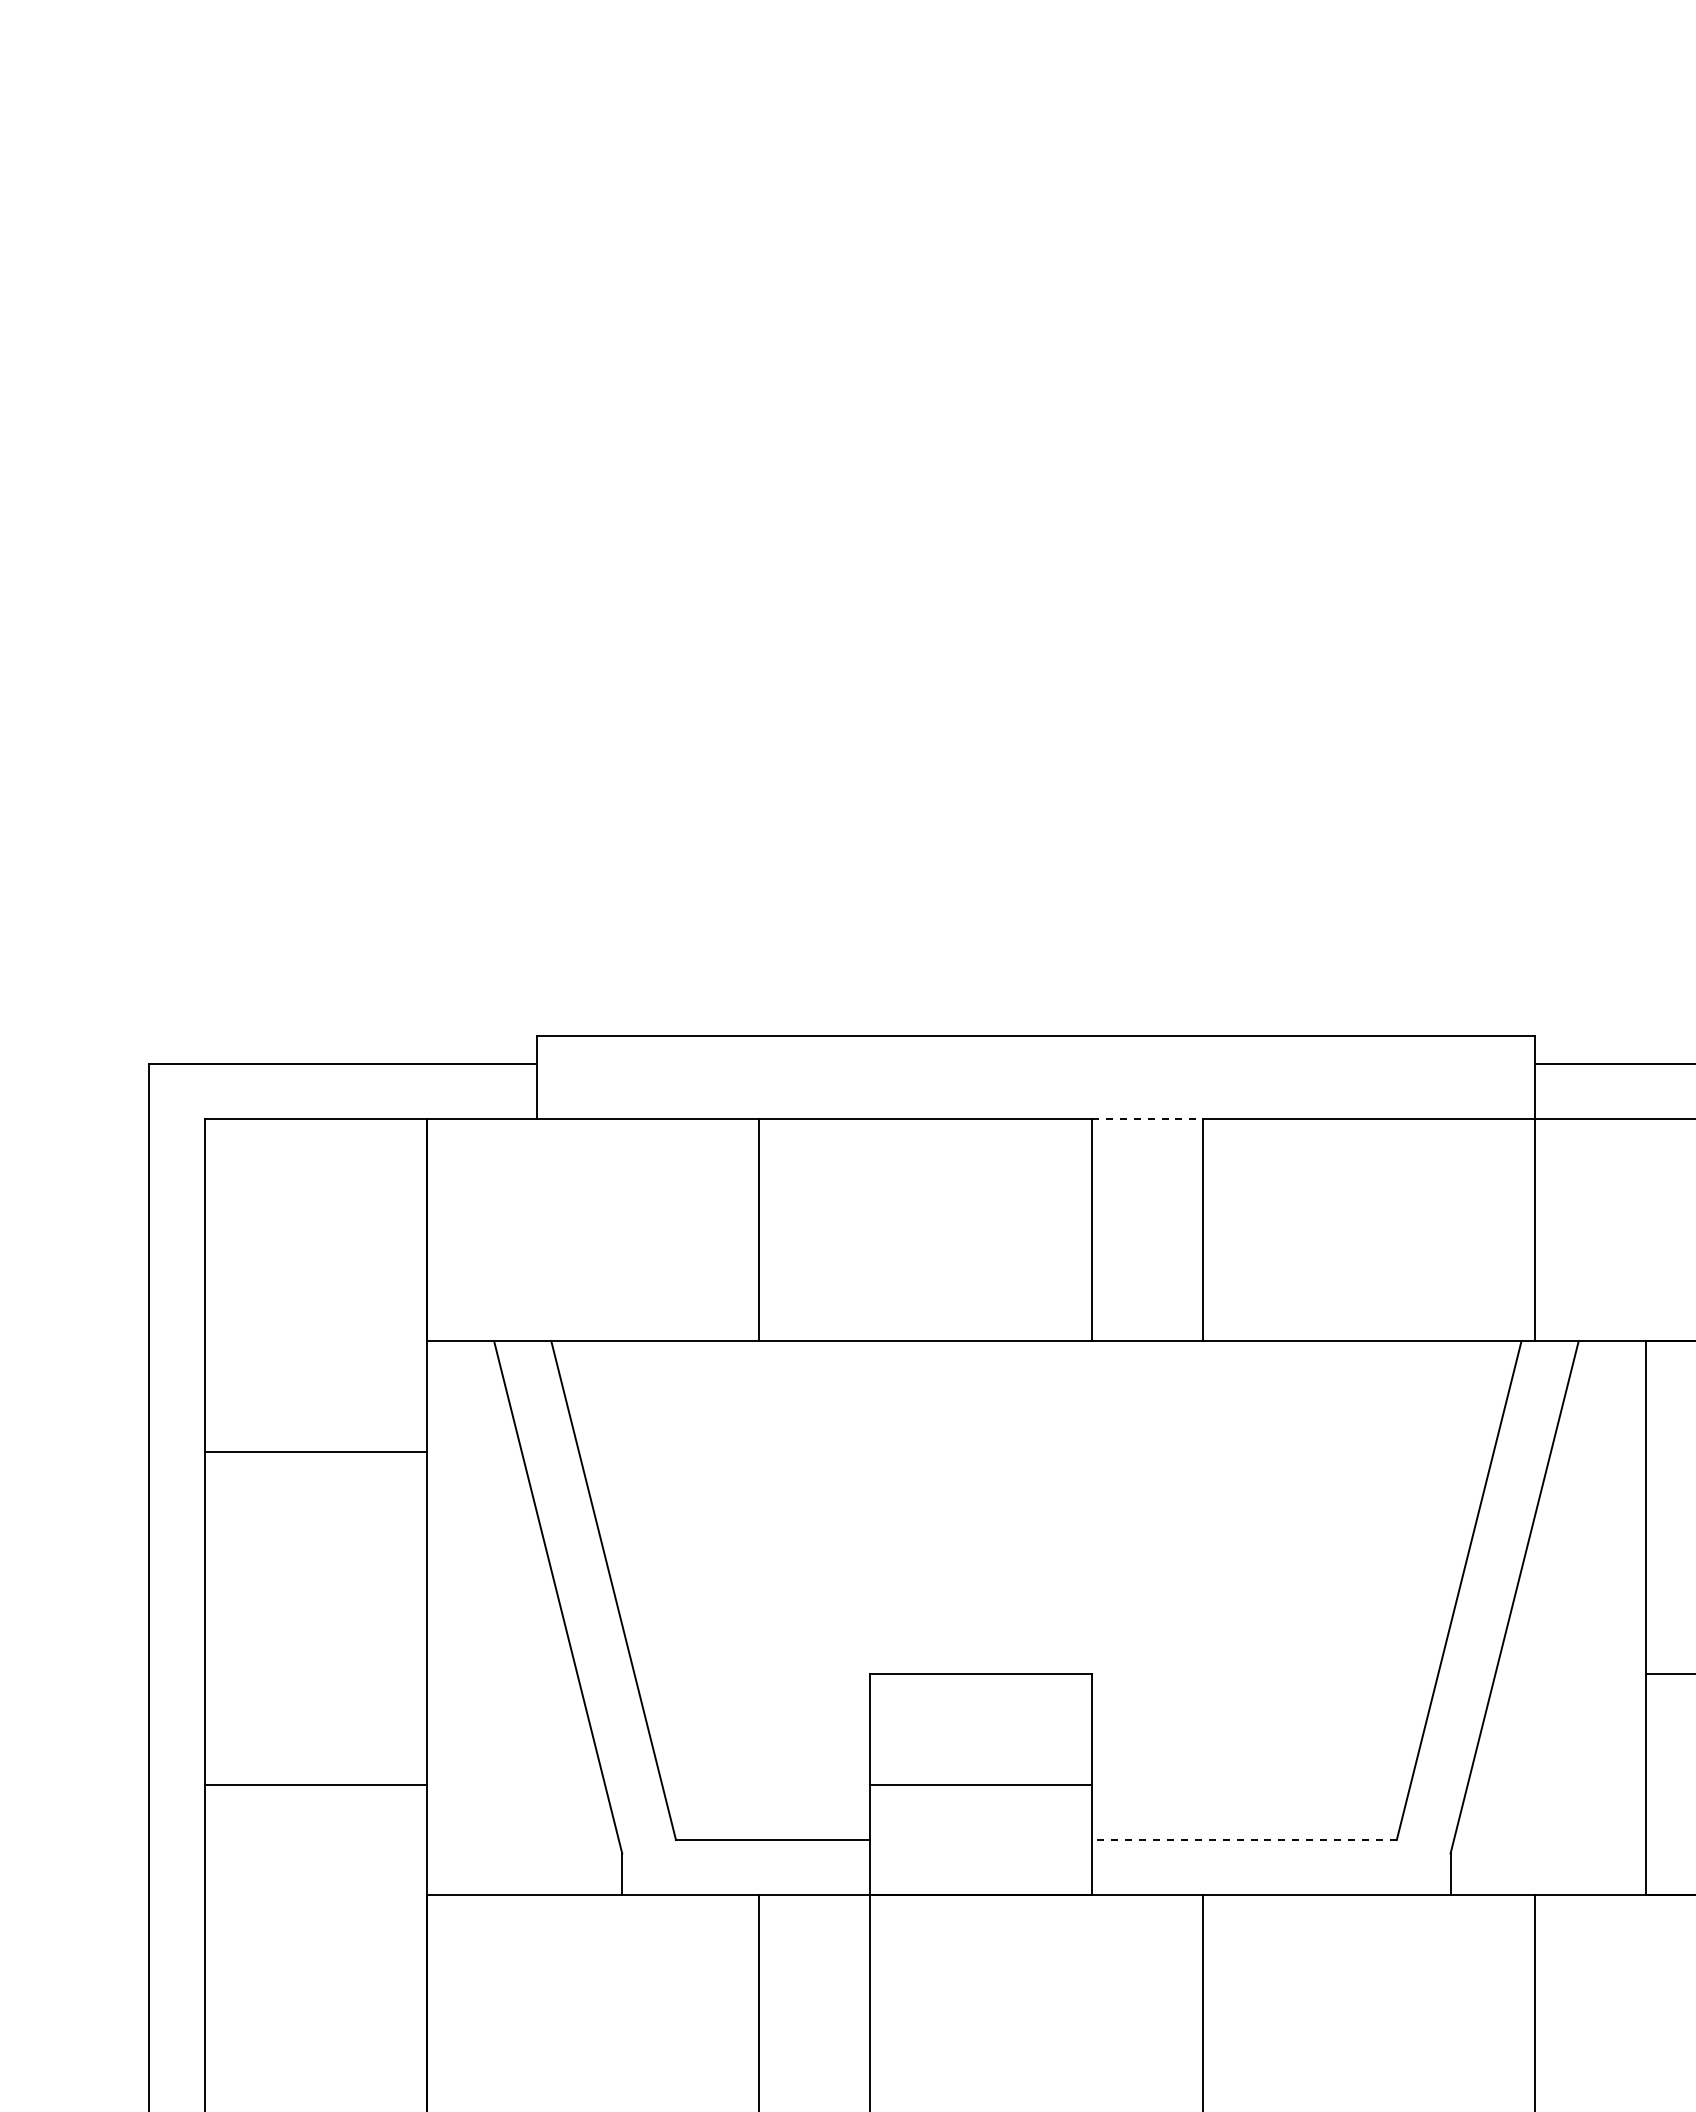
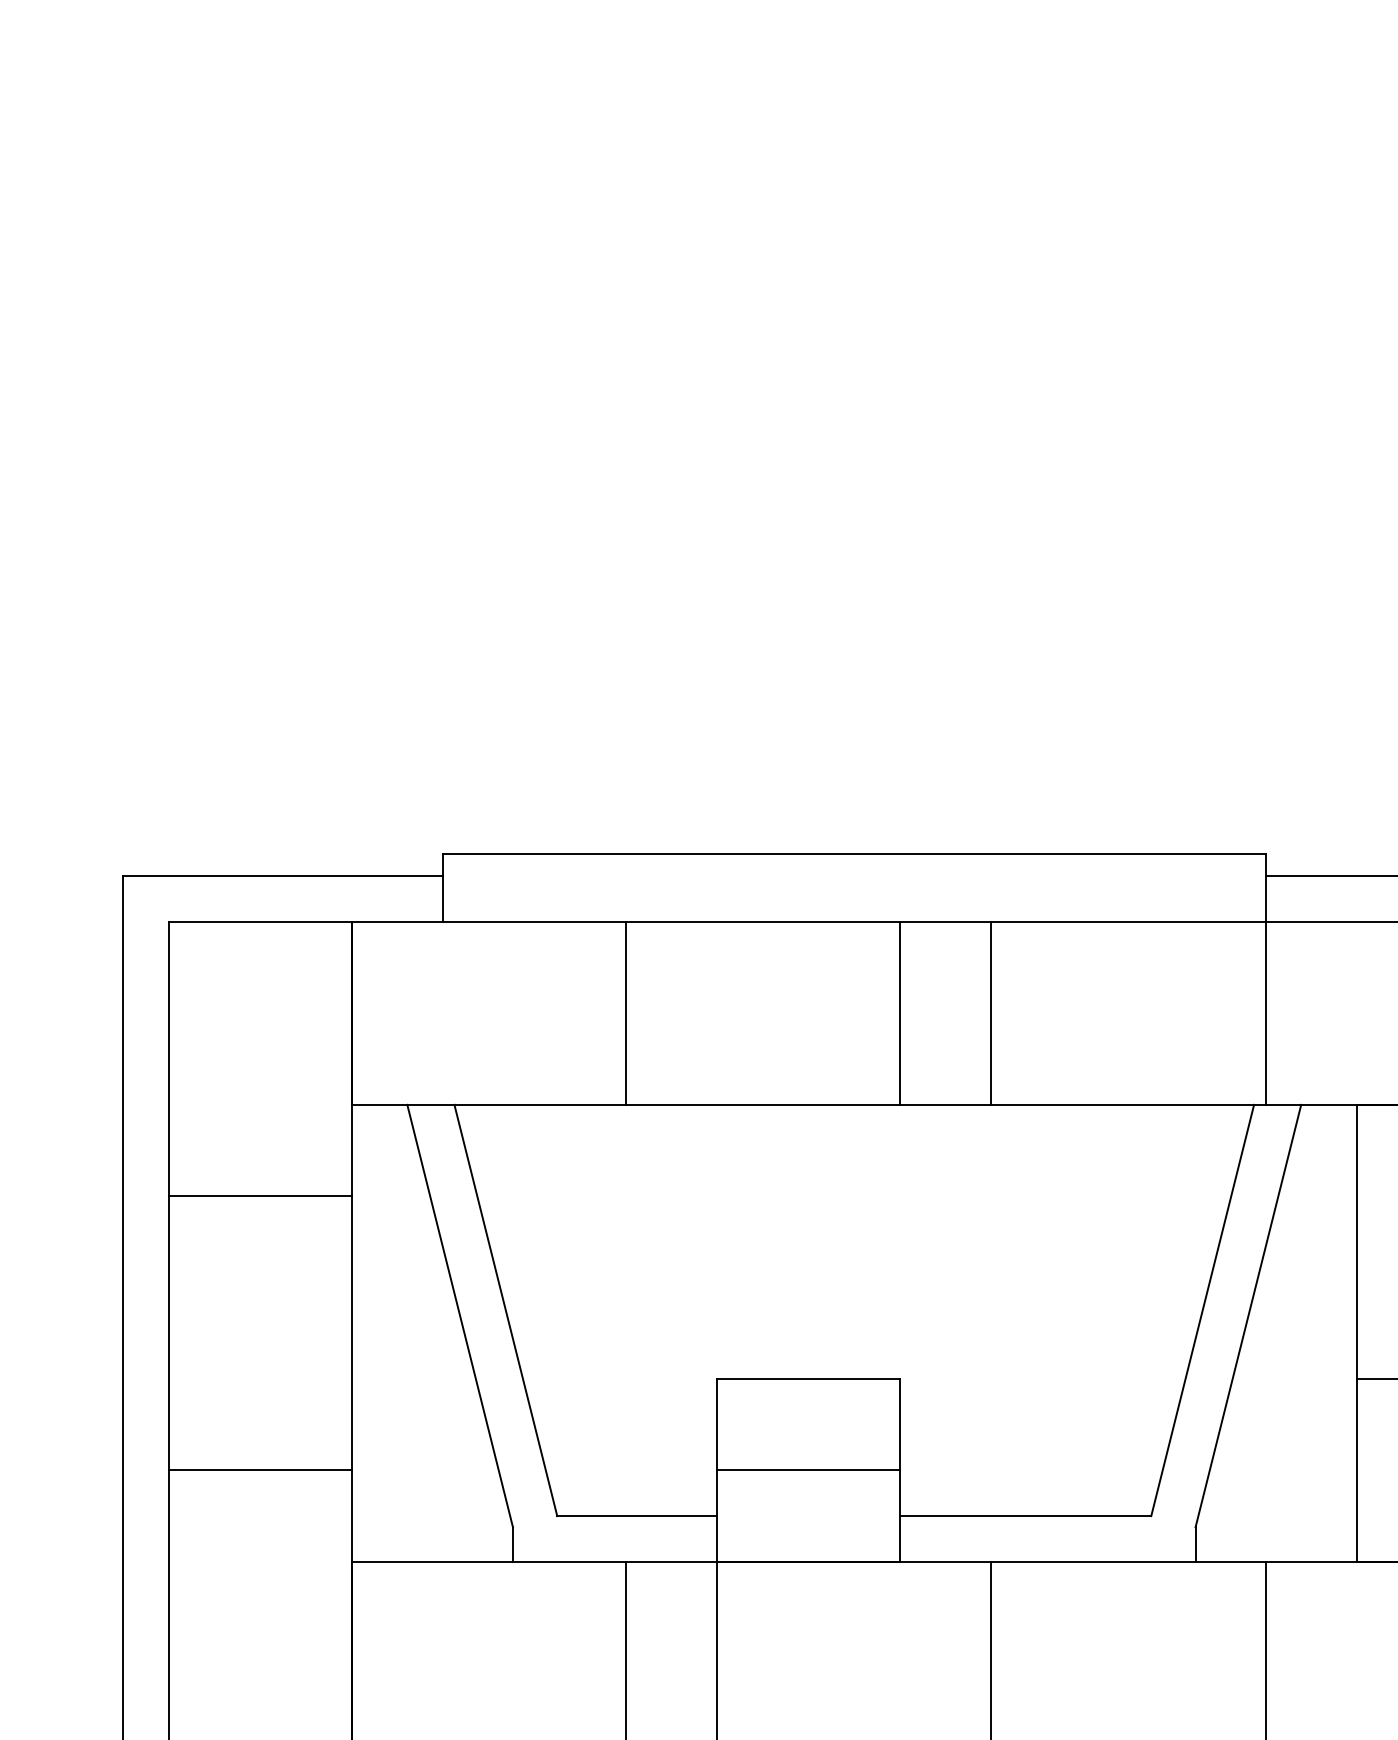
line: (1147, 1119) -> (945, 922), dashed -> solid
line: (1243, 1840) -> (1024, 1516), dashed -> solid

